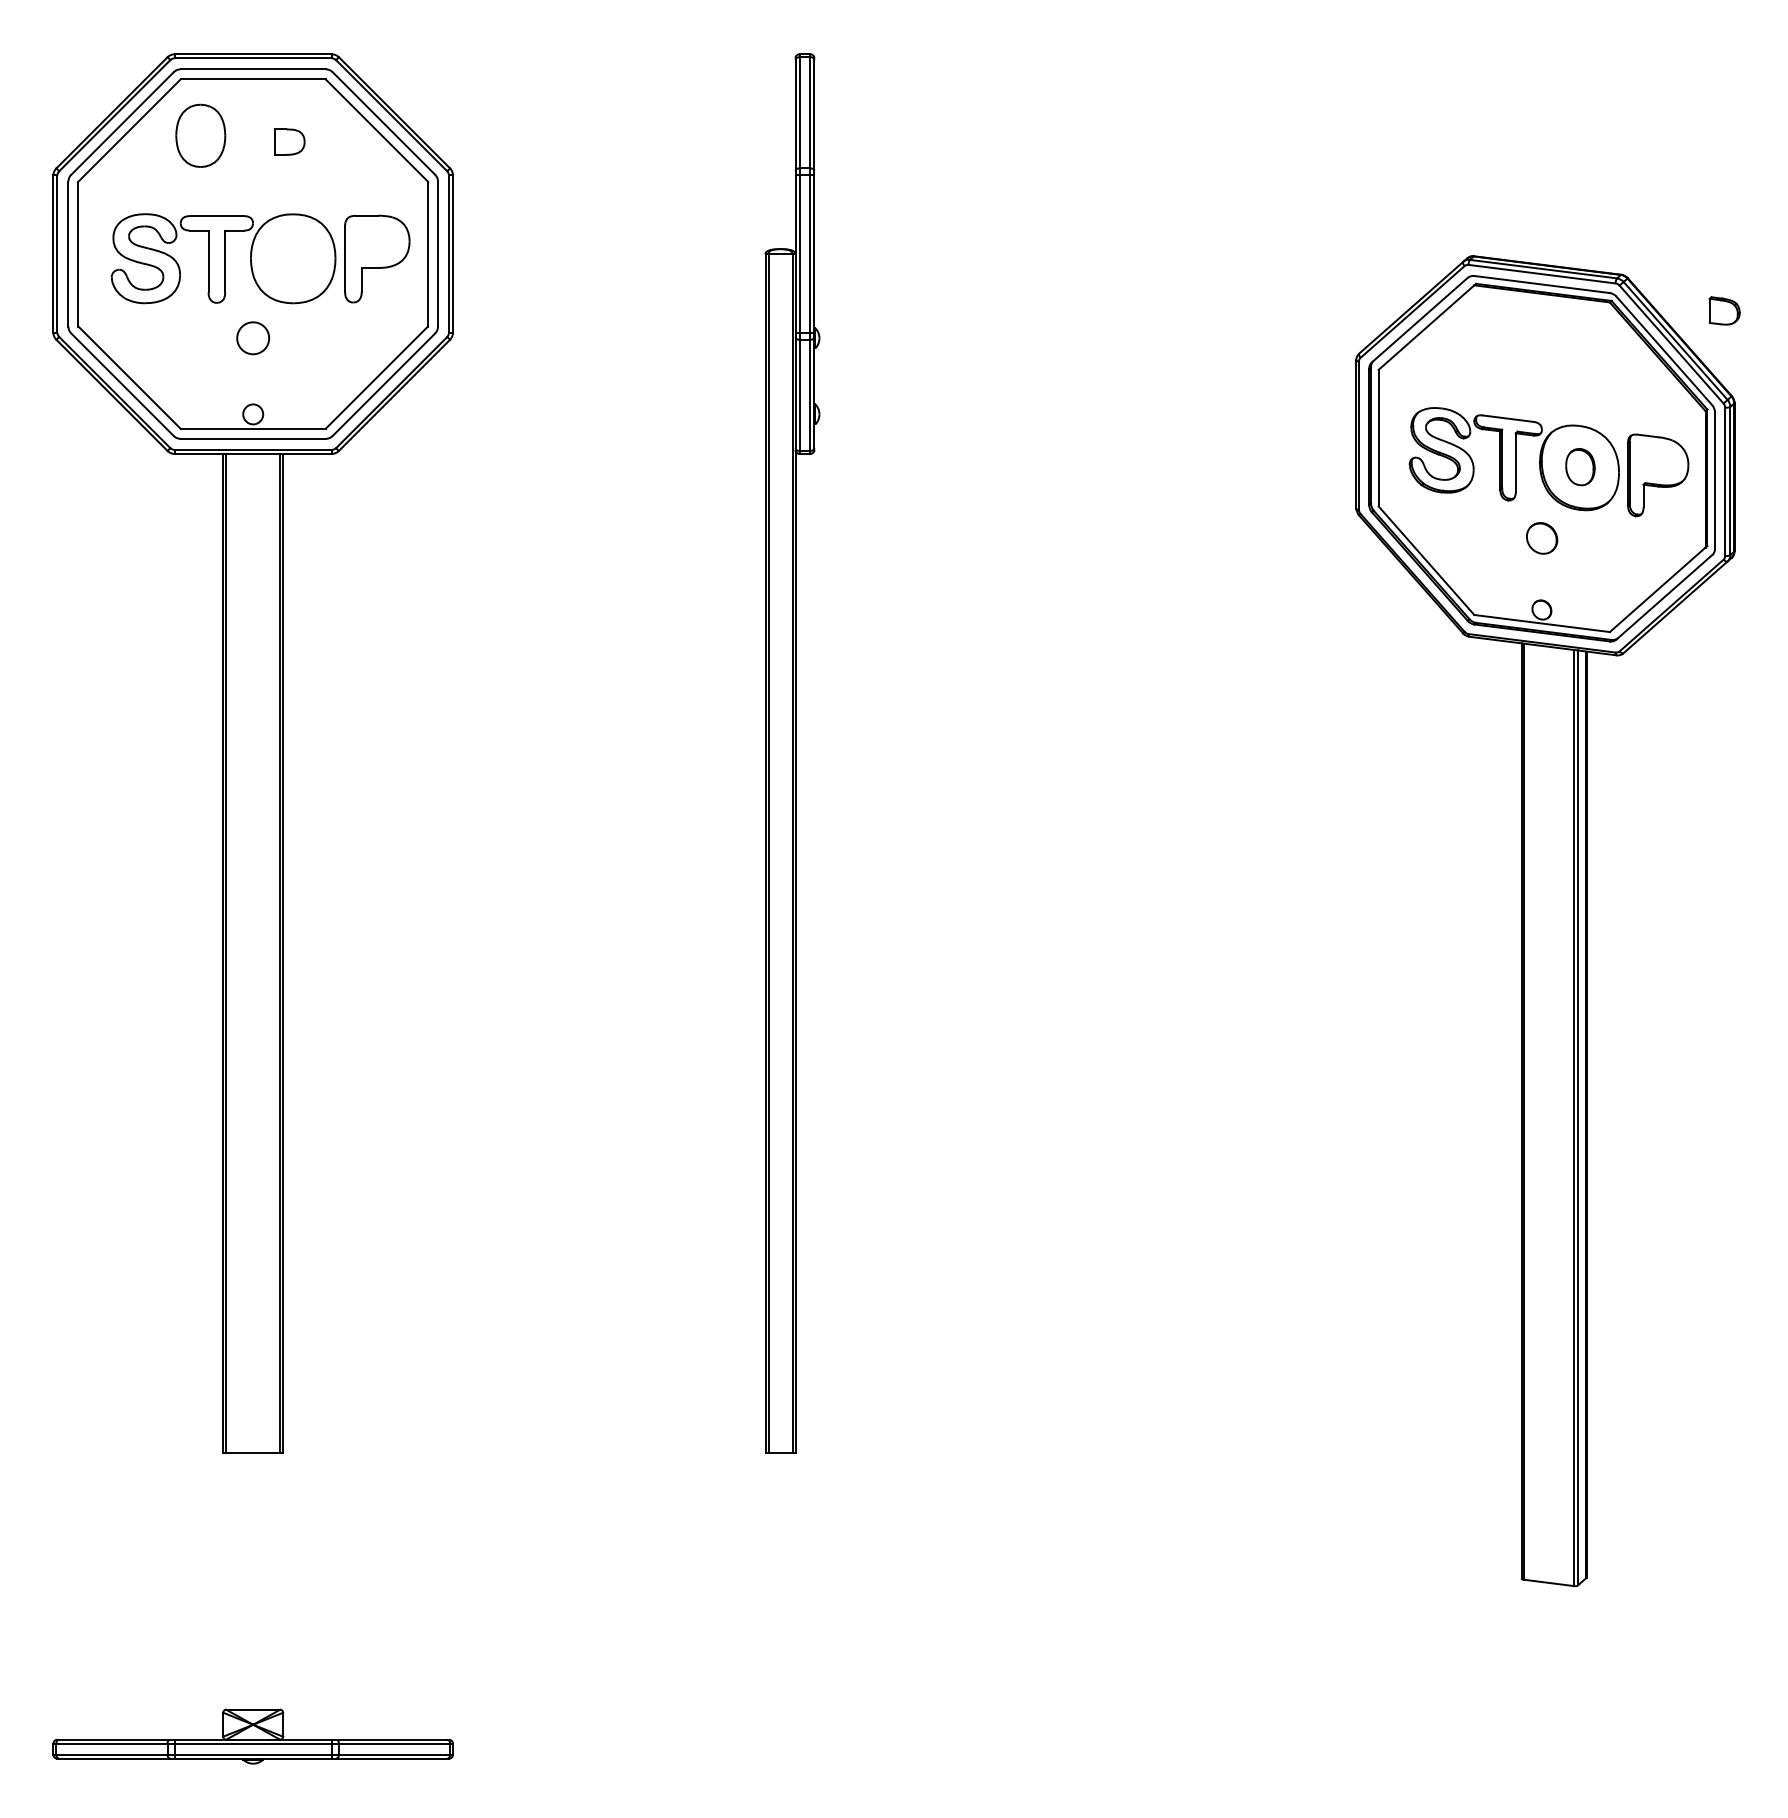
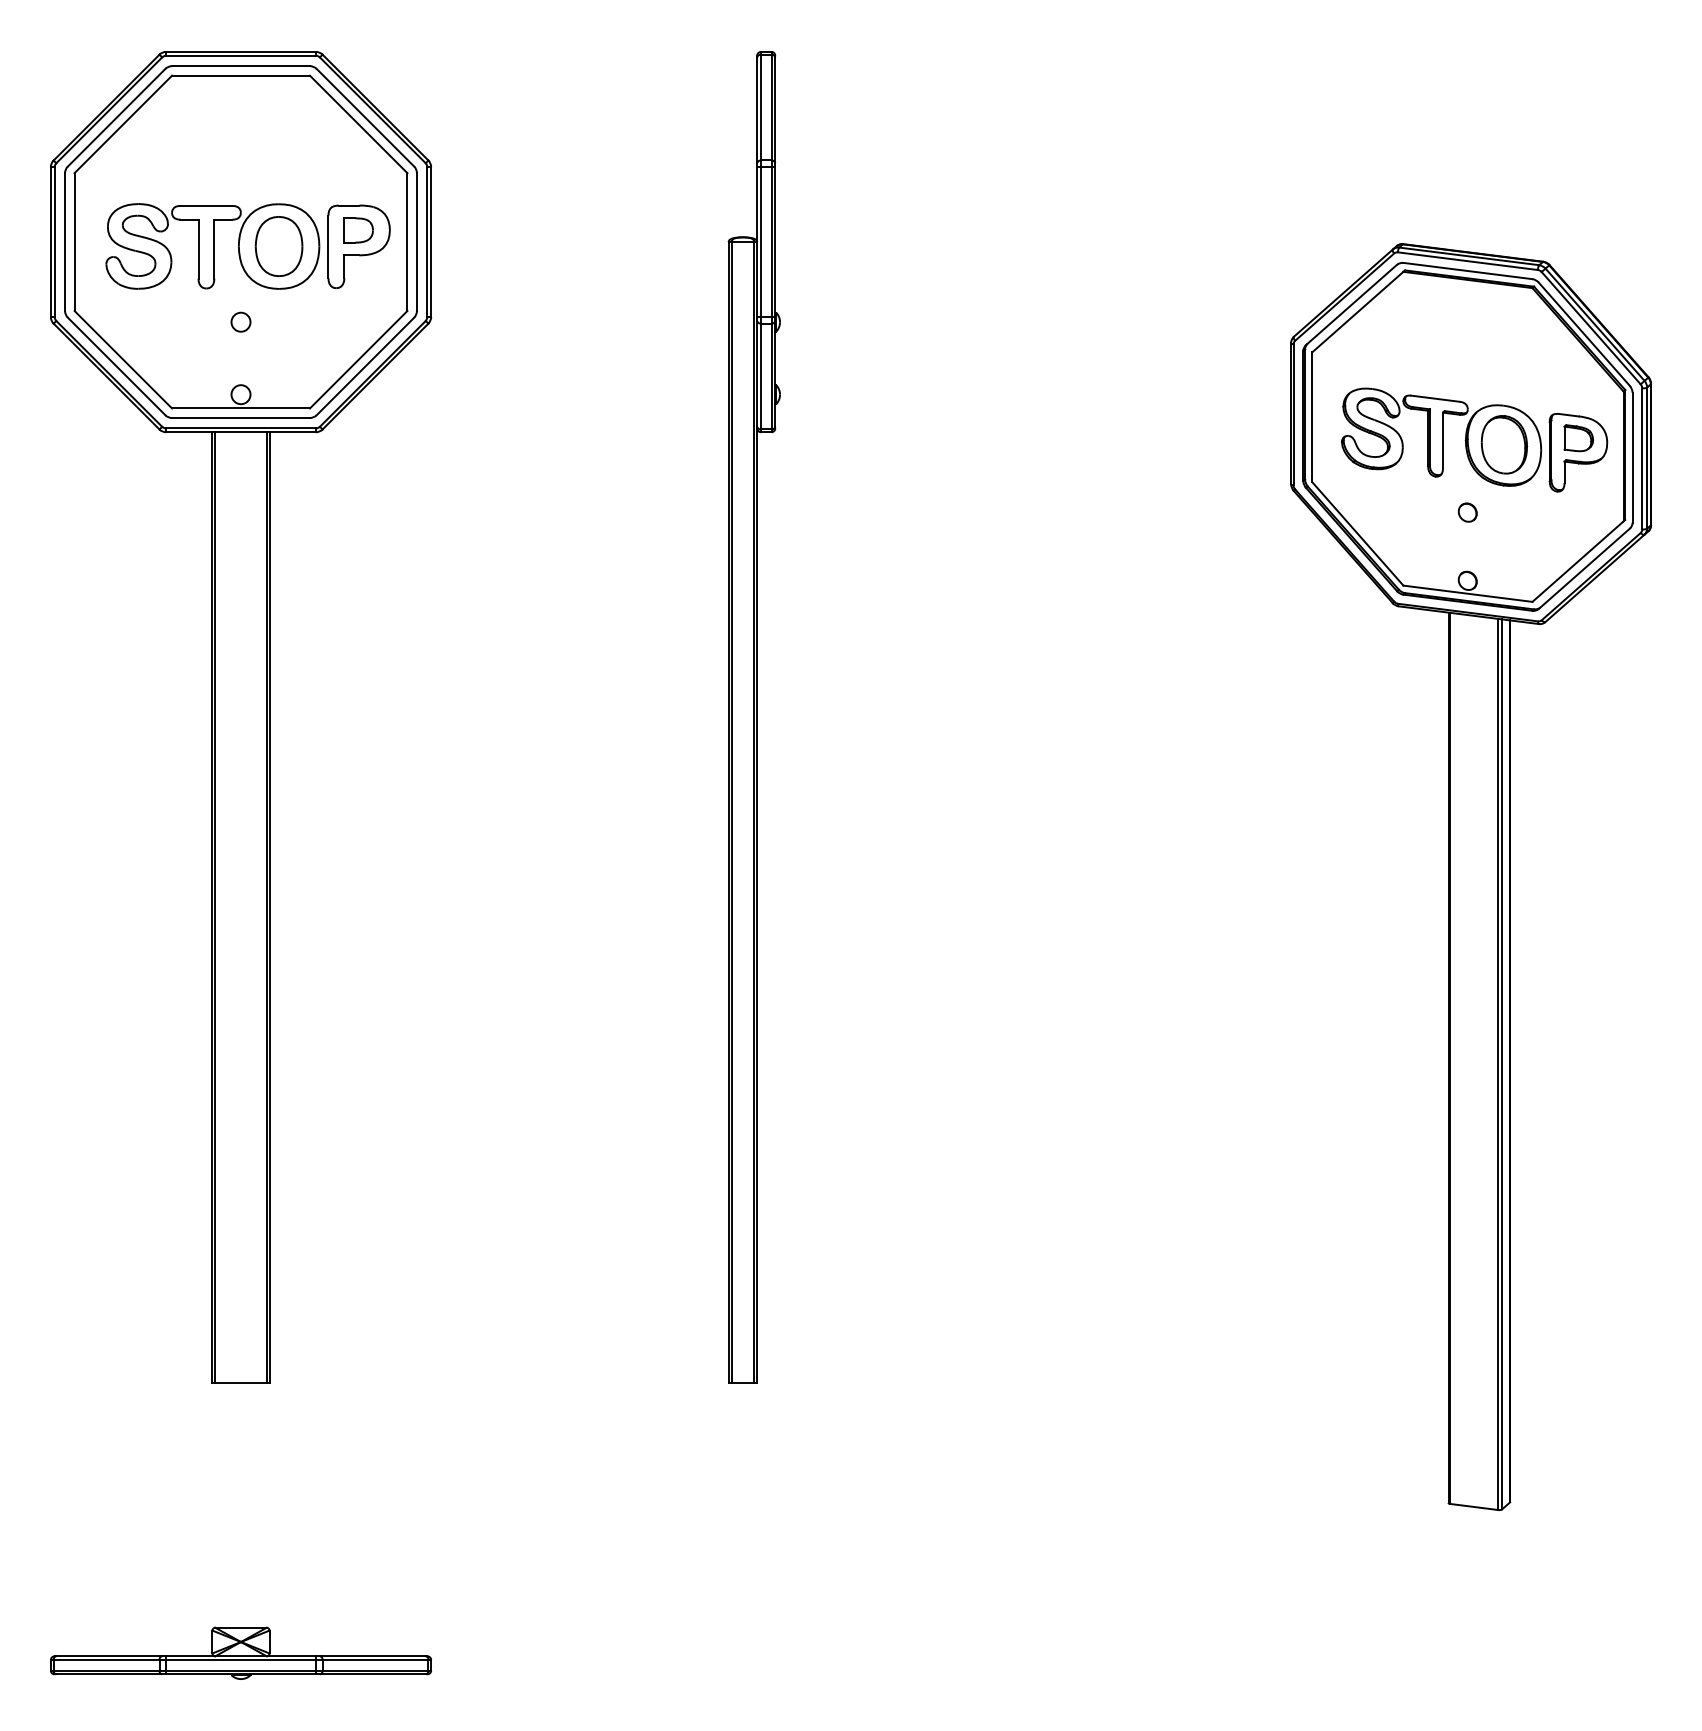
part: (200, 135) -> (278, 246), moved
part: (289, 142) -> (358, 230), moved
part: (1724, 311) -> (1578, 438), moved
circle: (252, 337) -> (240, 321), size x0.62
part: (1580, 466) -> (1504, 444), size x1.67
part: (1541, 538) -> (1467, 512), size x0.62

